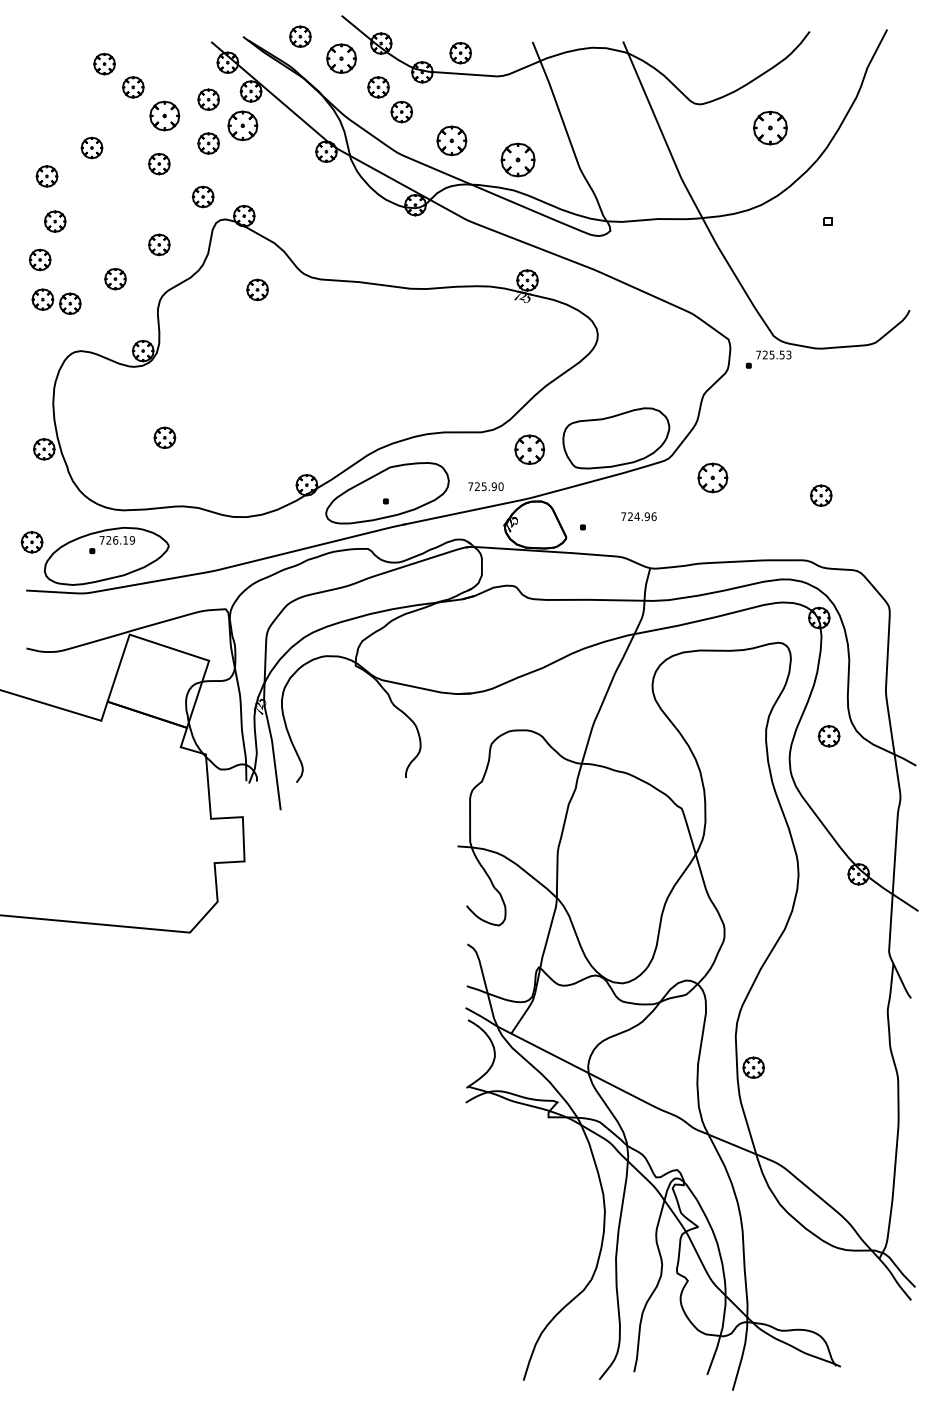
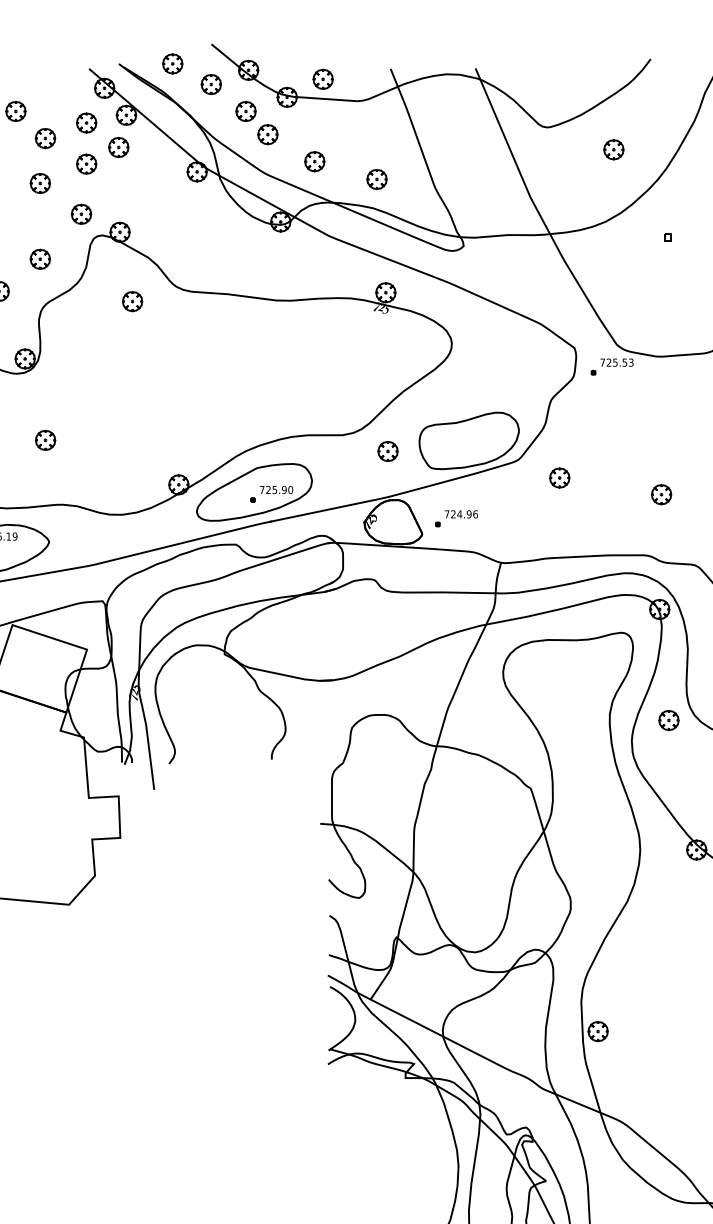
part: (341, 58) -> (211, 84), size x0.71
part: (164, 116) -> (45, 138), size x0.71
part: (242, 125) -> (118, 147), size x0.71
part: (770, 128) -> (613, 150), size x0.62
part: (451, 140) -> (314, 161), size x0.71
part: (517, 159) -> (376, 179), size x0.62
part: (529, 449) -> (387, 451), size x0.71
part: (712, 477) -> (559, 477), size x0.71
text: (485, 486) -> (276, 489), moved
text: (638, 516) -> (460, 514), moved

